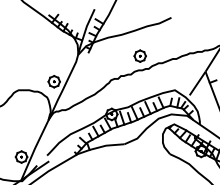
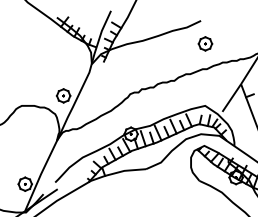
part: (140, 55) -> (205, 43), moved

